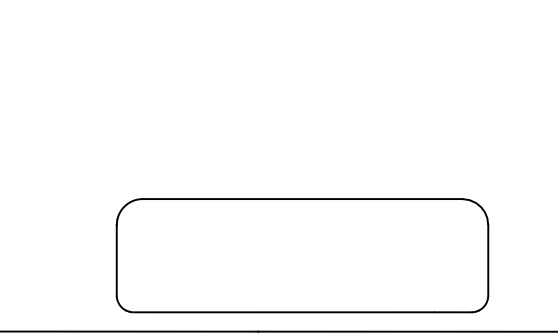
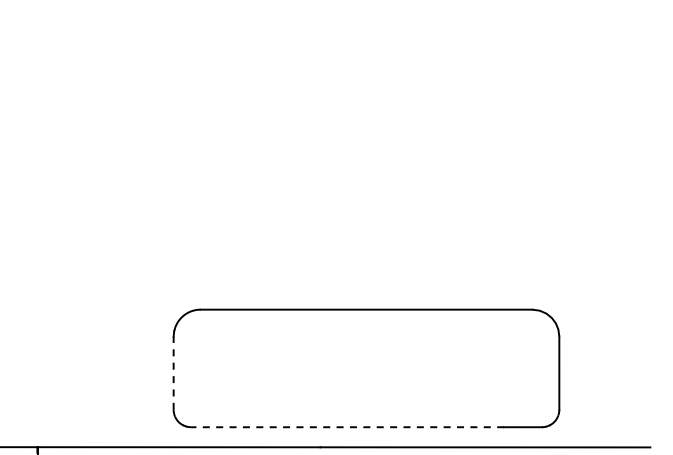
line: (116, 260) -> (173, 373), solid -> dashed
line: (283, 312) -> (346, 427), solid -> dashed

